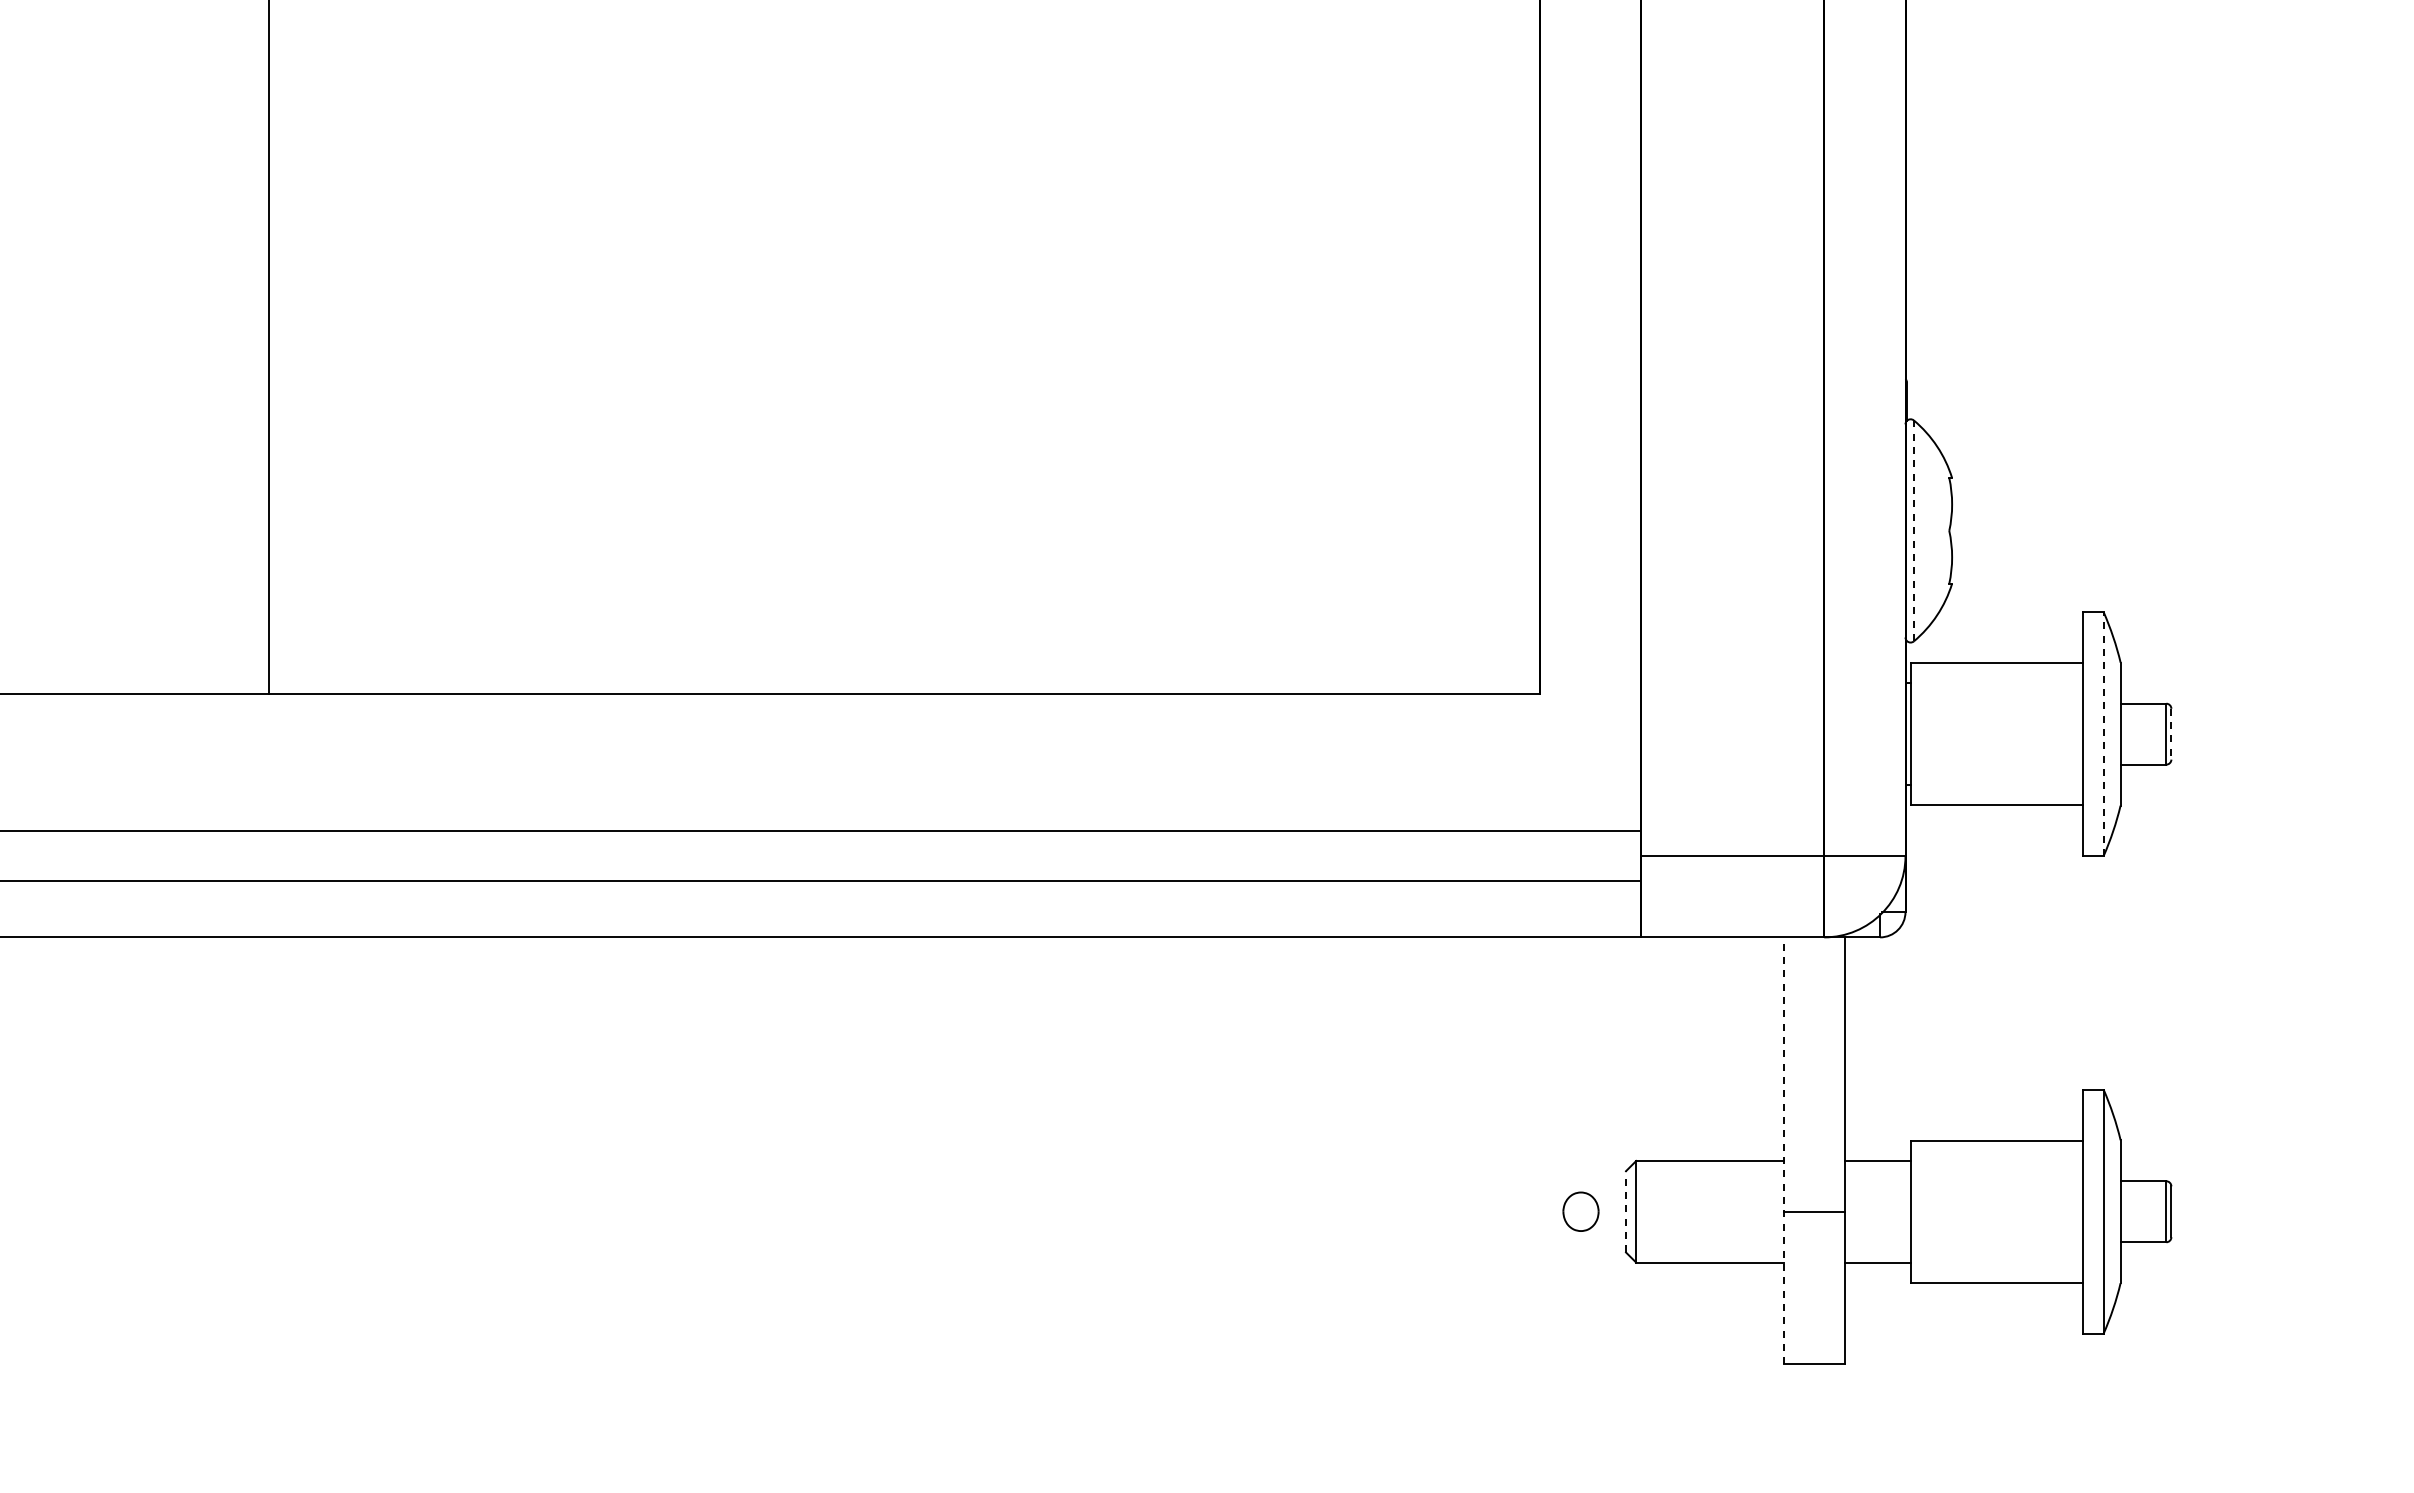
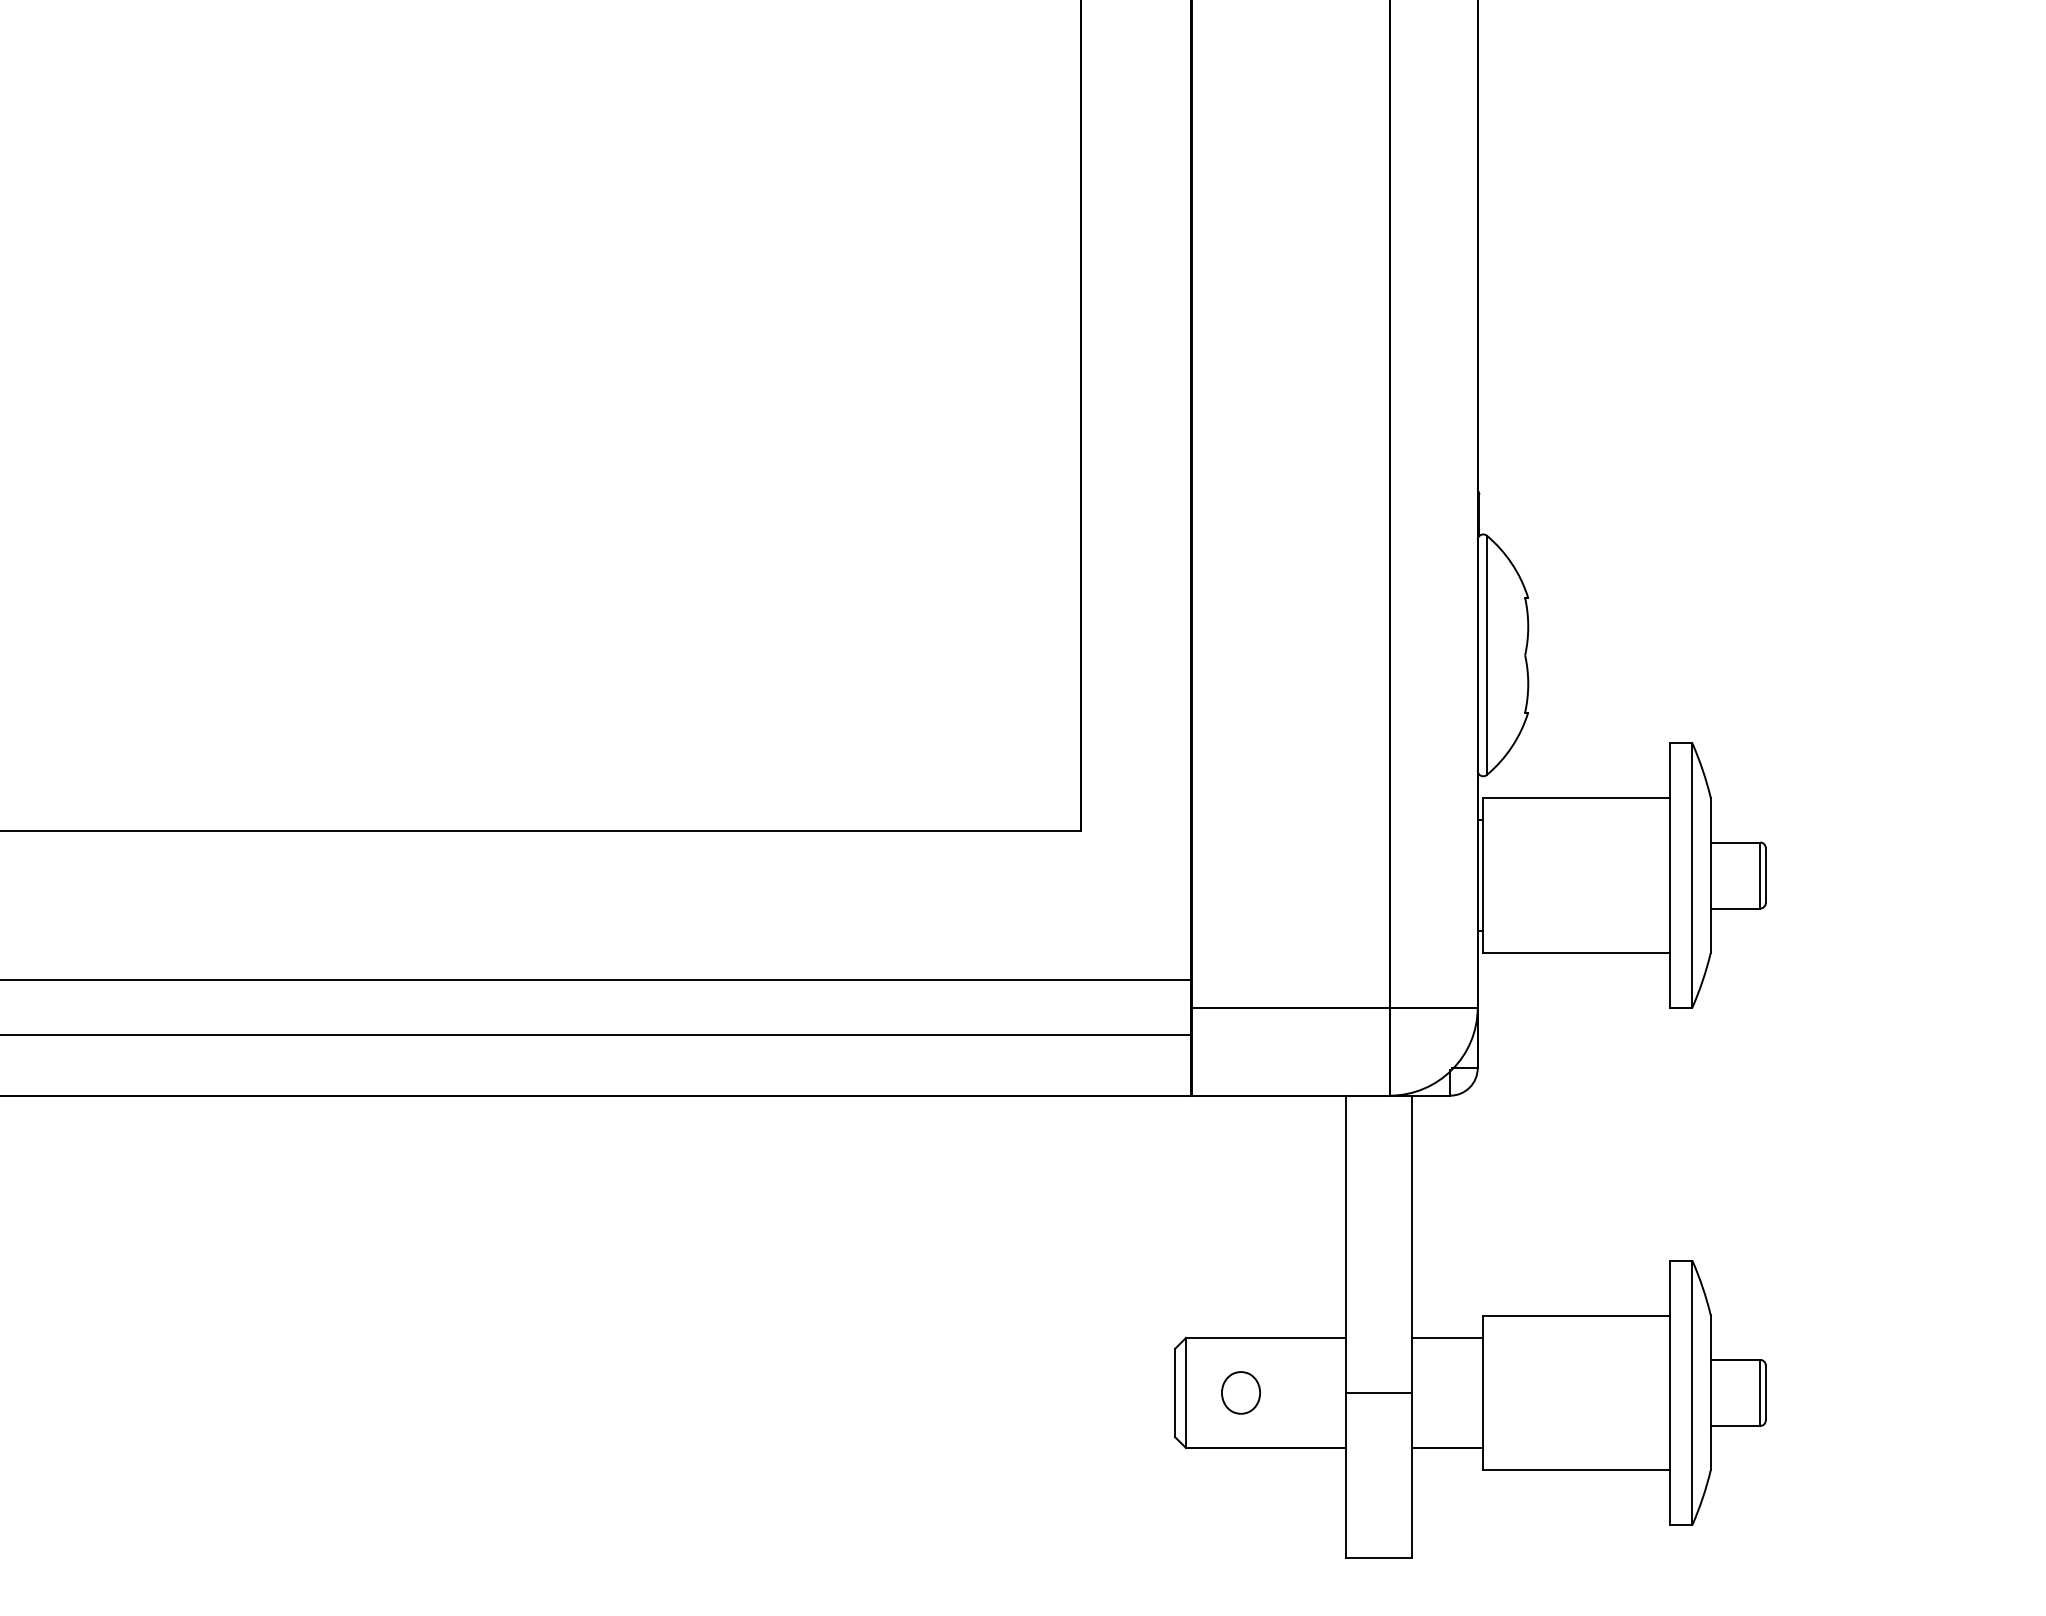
line: (1913, 531) -> (1486, 655), dashed -> solid
line: (2103, 734) -> (1692, 875), dashed -> solid
line: (2171, 734) -> (1765, 875), dashed -> solid
line: (1783, 1150) -> (1345, 1326), dashed -> solid
part: (1580, 1211) -> (1240, 1392), moved
line: (1626, 1211) -> (1175, 1392), dashed -> solid

